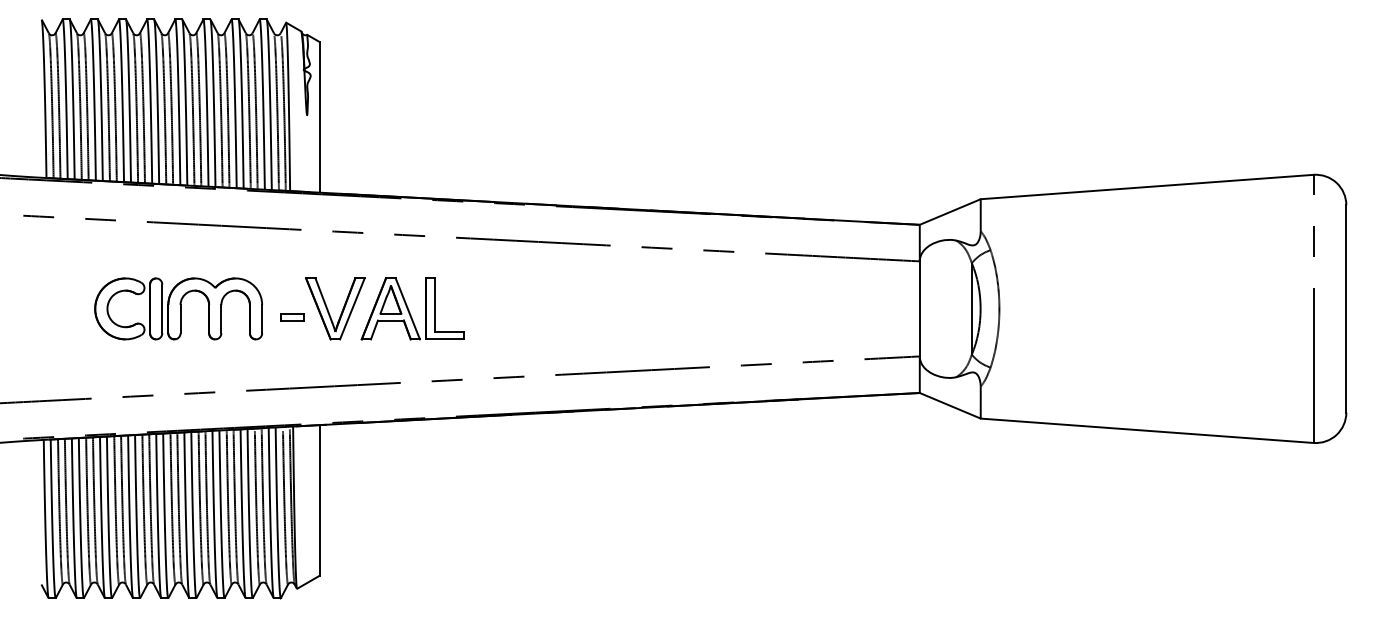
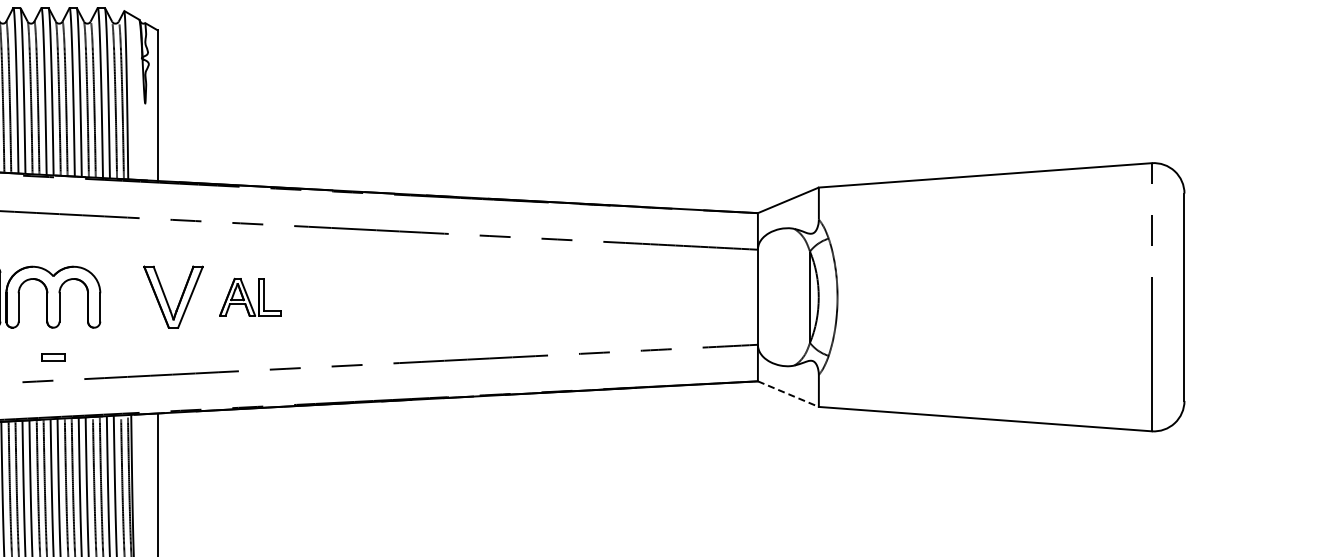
part: (412, 308) -> (250, 296), size x0.6
part: (292, 317) -> (53, 356), moved
line: (950, 405) -> (788, 393), solid -> dashed

